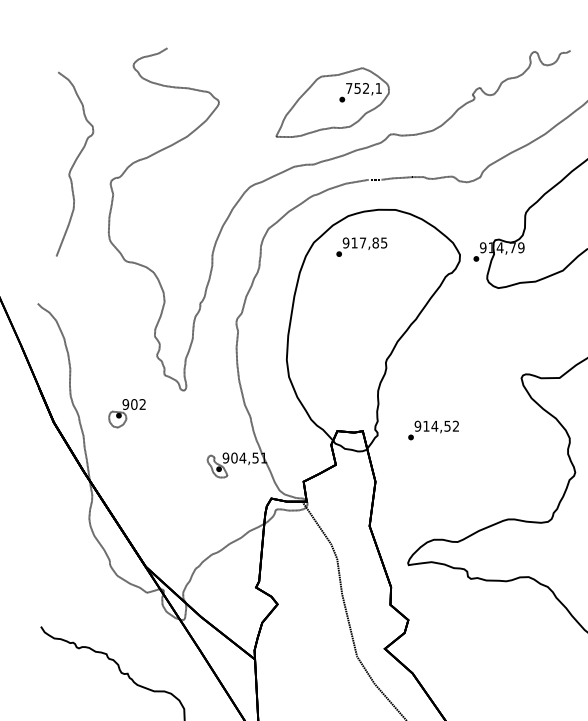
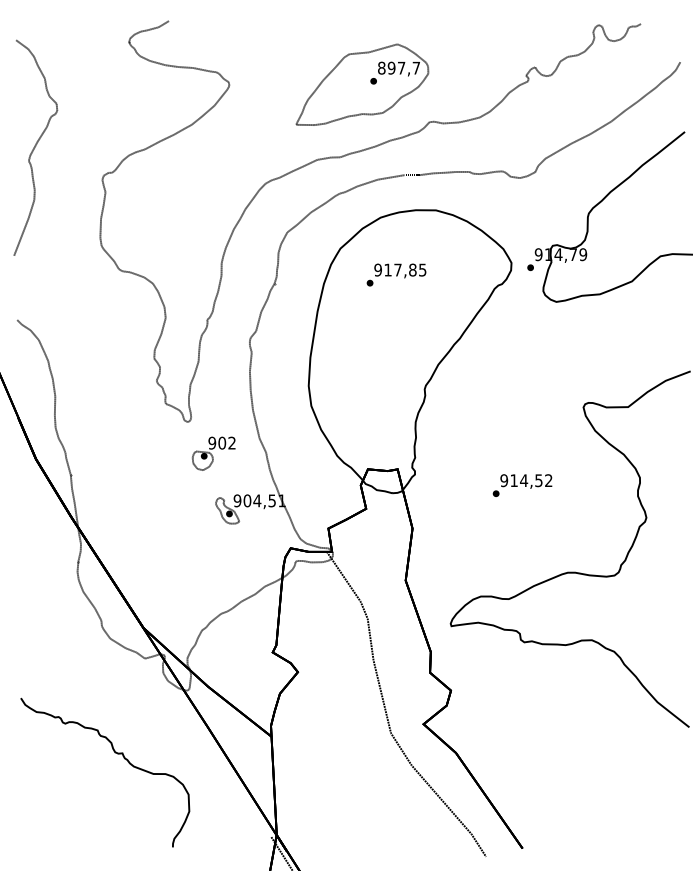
text: (363, 87) -> (398, 67), 752,1 -> 897,7
curve: (74, 163) -> (35, 147), moved
text: (361, 246) -> (396, 274), moved
part: (126, 413) -> (213, 453), moved
text: (433, 430) -> (522, 485), moved

